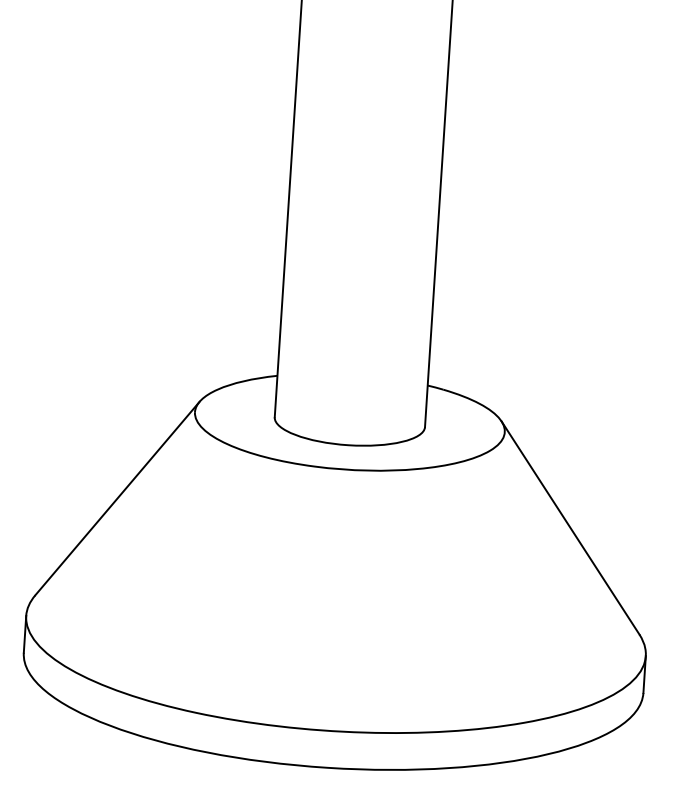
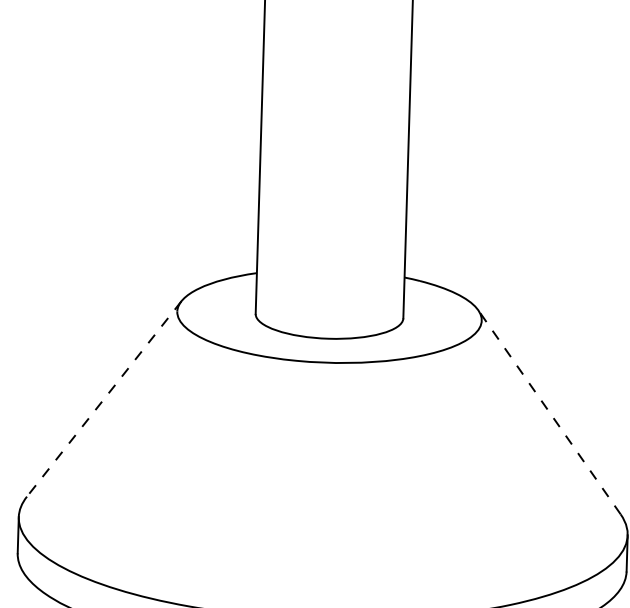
line: (117, 498) -> (104, 398), solid -> dashed
line: (570, 527) -> (549, 411), solid -> dashed

